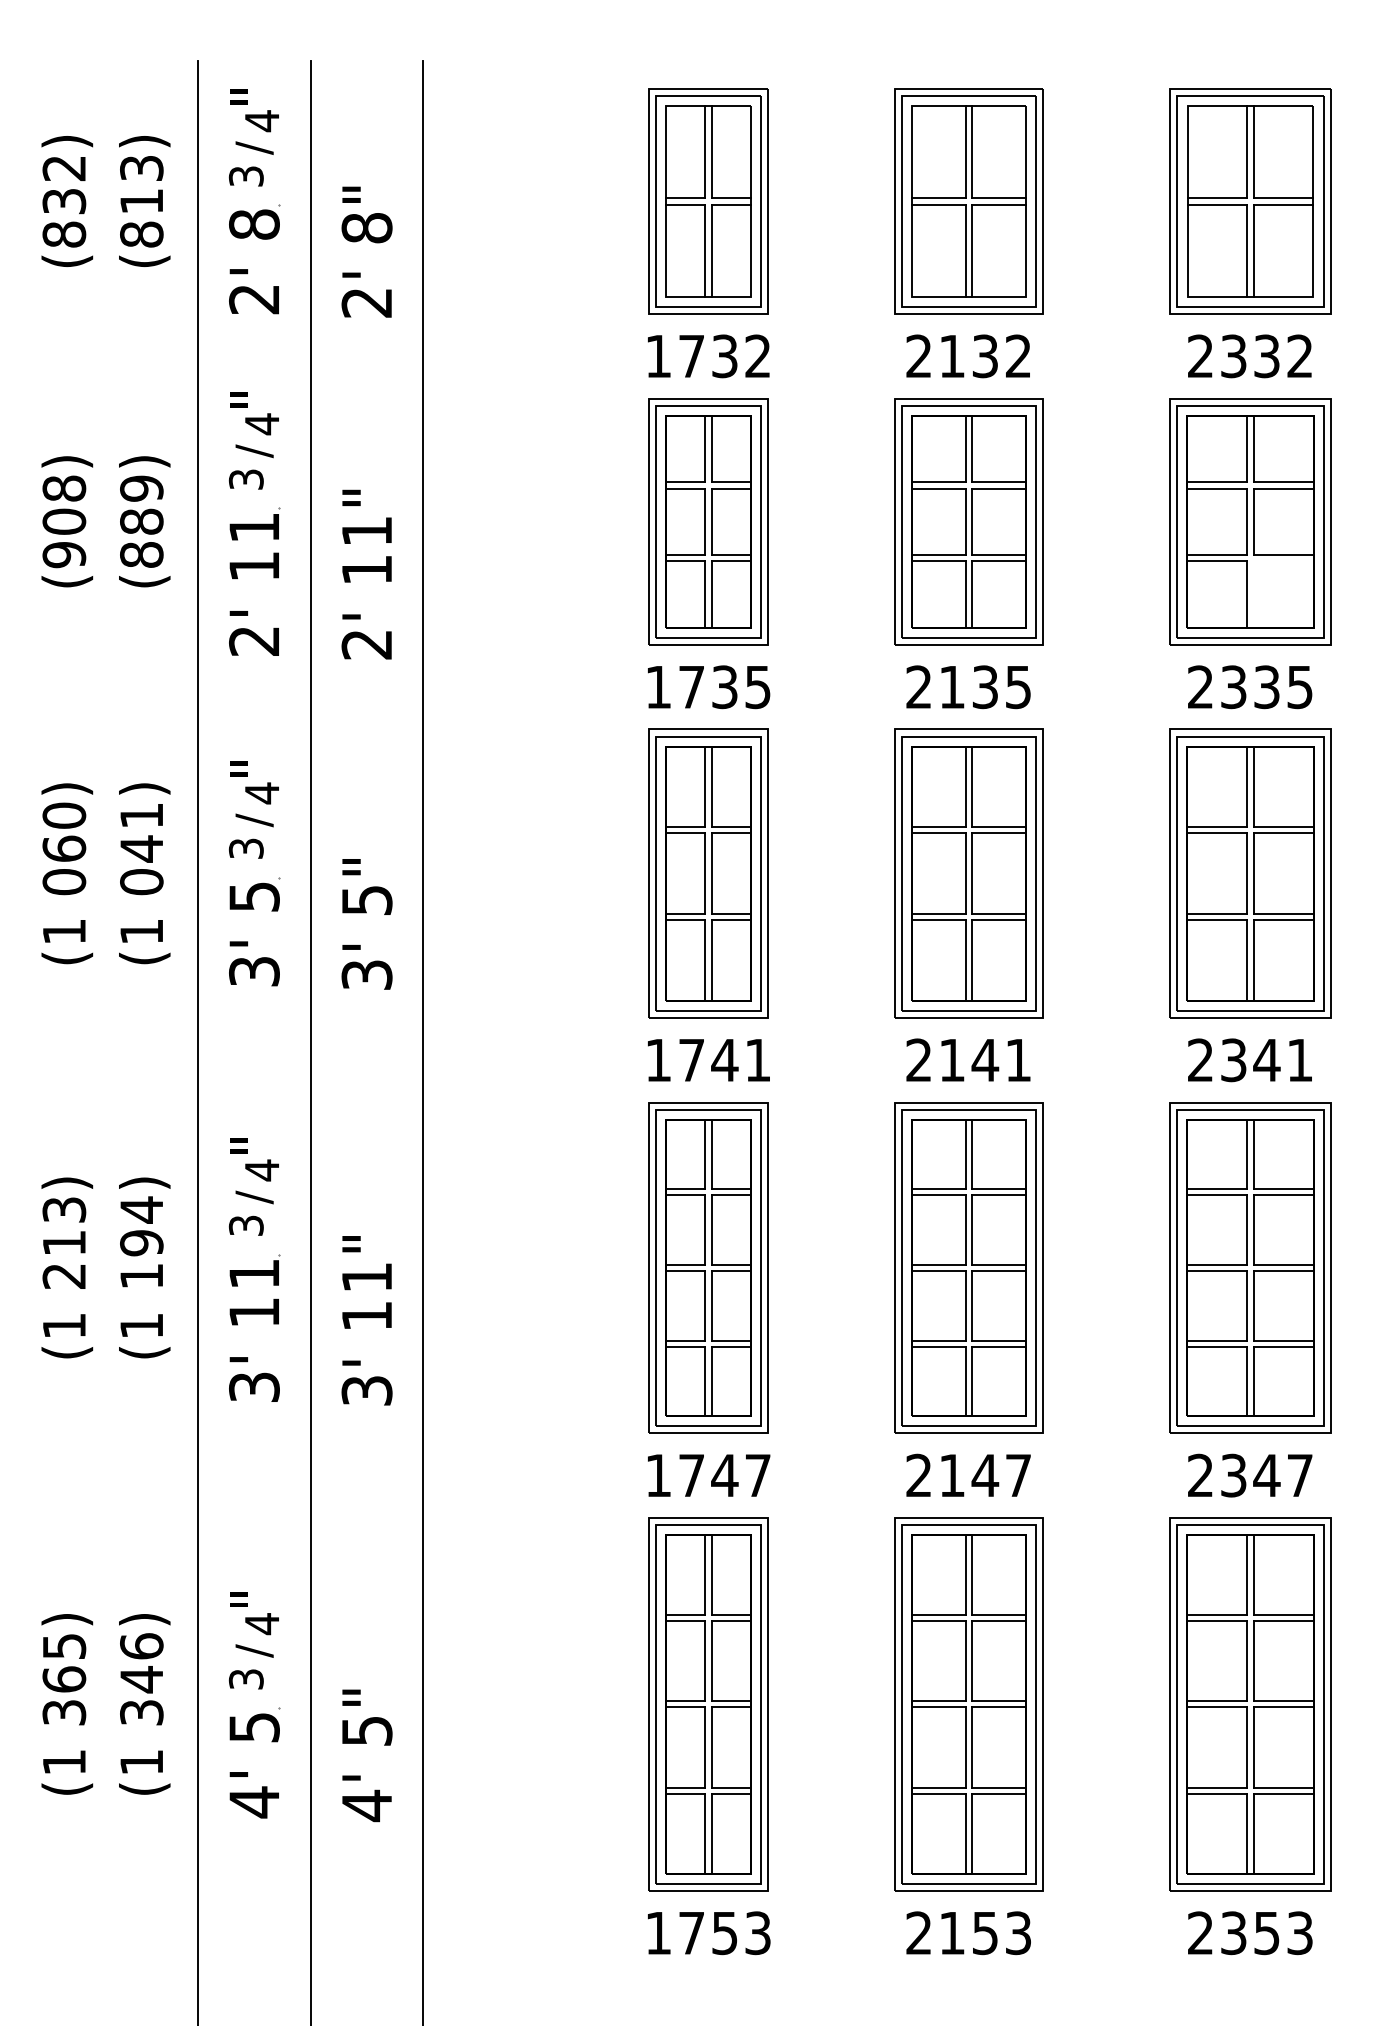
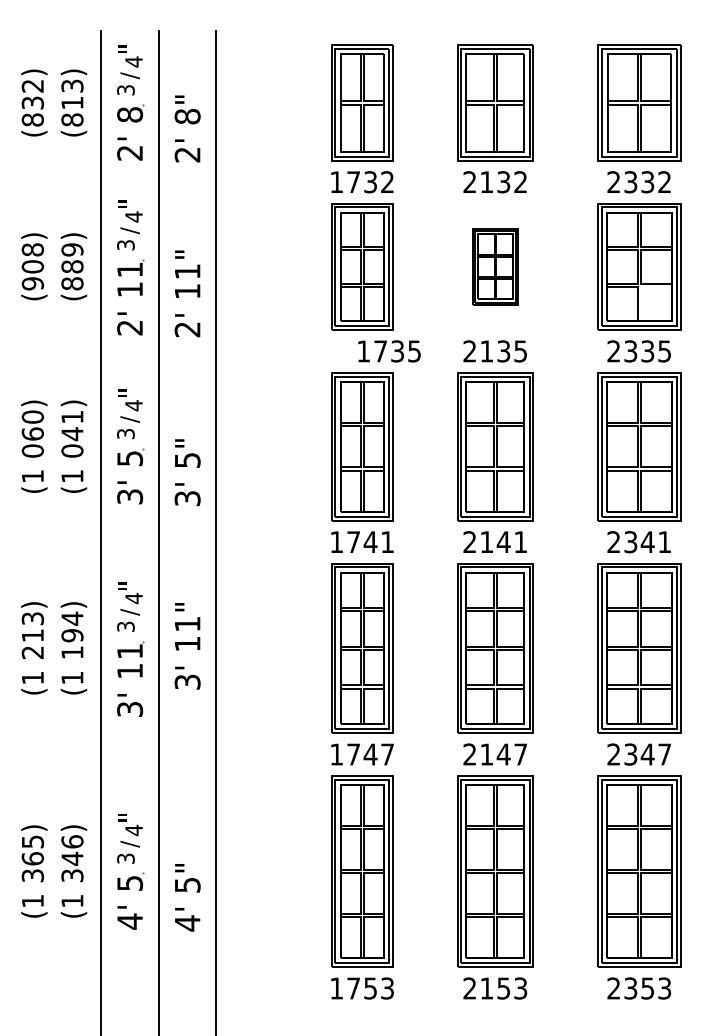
part: (969, 521) -> (495, 266), size x0.6
text: (708, 687) -> (389, 351), moved
text: (366, 1321) -> (187, 646), moved

